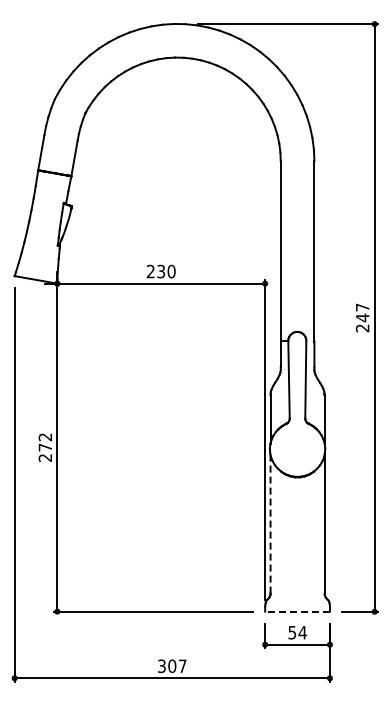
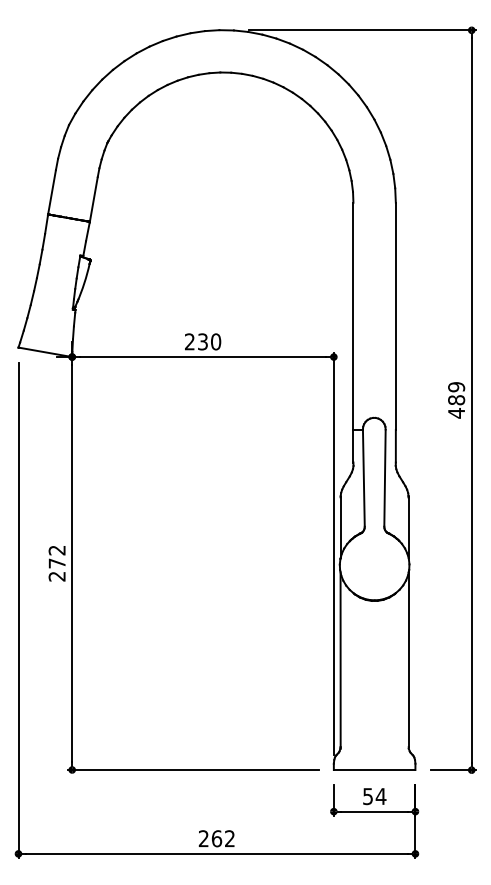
text: (362, 317) -> (456, 399), 247 -> 489
line: (270, 524) -> (340, 660), dashed -> solid
line: (297, 611) -> (374, 769), dashed -> solid
text: (172, 666) -> (217, 839), 307 -> 262

